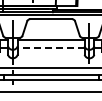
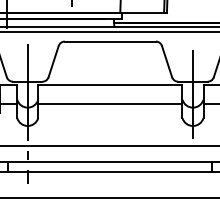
line: (50, 48) -> (108, 104), dashed -> solid

